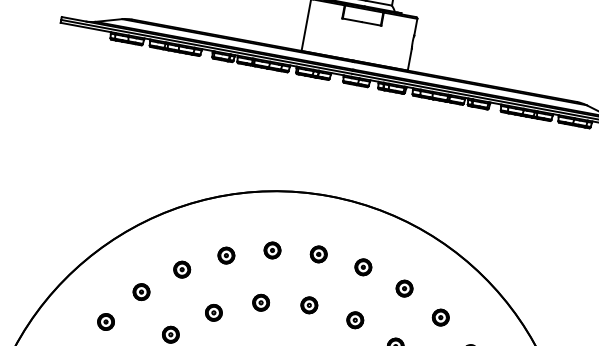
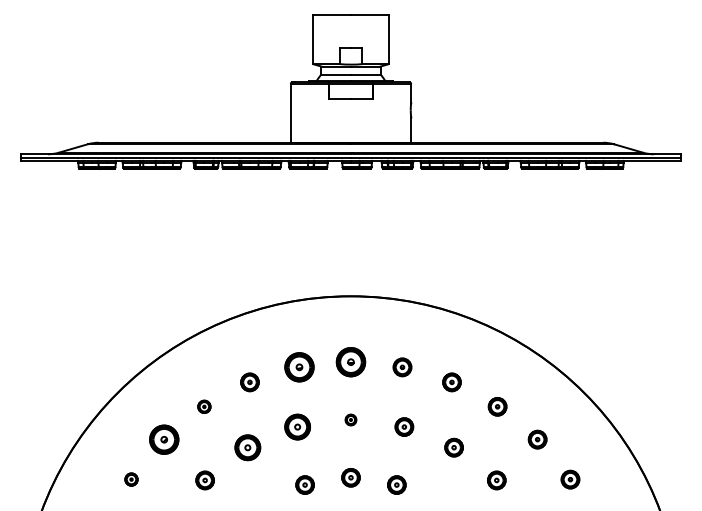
part: (272, 250) -> (299, 367), size x1.6
part: (318, 254) -> (350, 362), size x1.6
part: (182, 269) -> (204, 406), size x0.7
part: (141, 292) -> (164, 439), size x1.6
part: (261, 302) -> (297, 426), size x1.4
part: (309, 304) -> (350, 419), size x0.6
part: (213, 312) -> (247, 447), size x1.4
part: (106, 321) -> (131, 479), size x0.7

